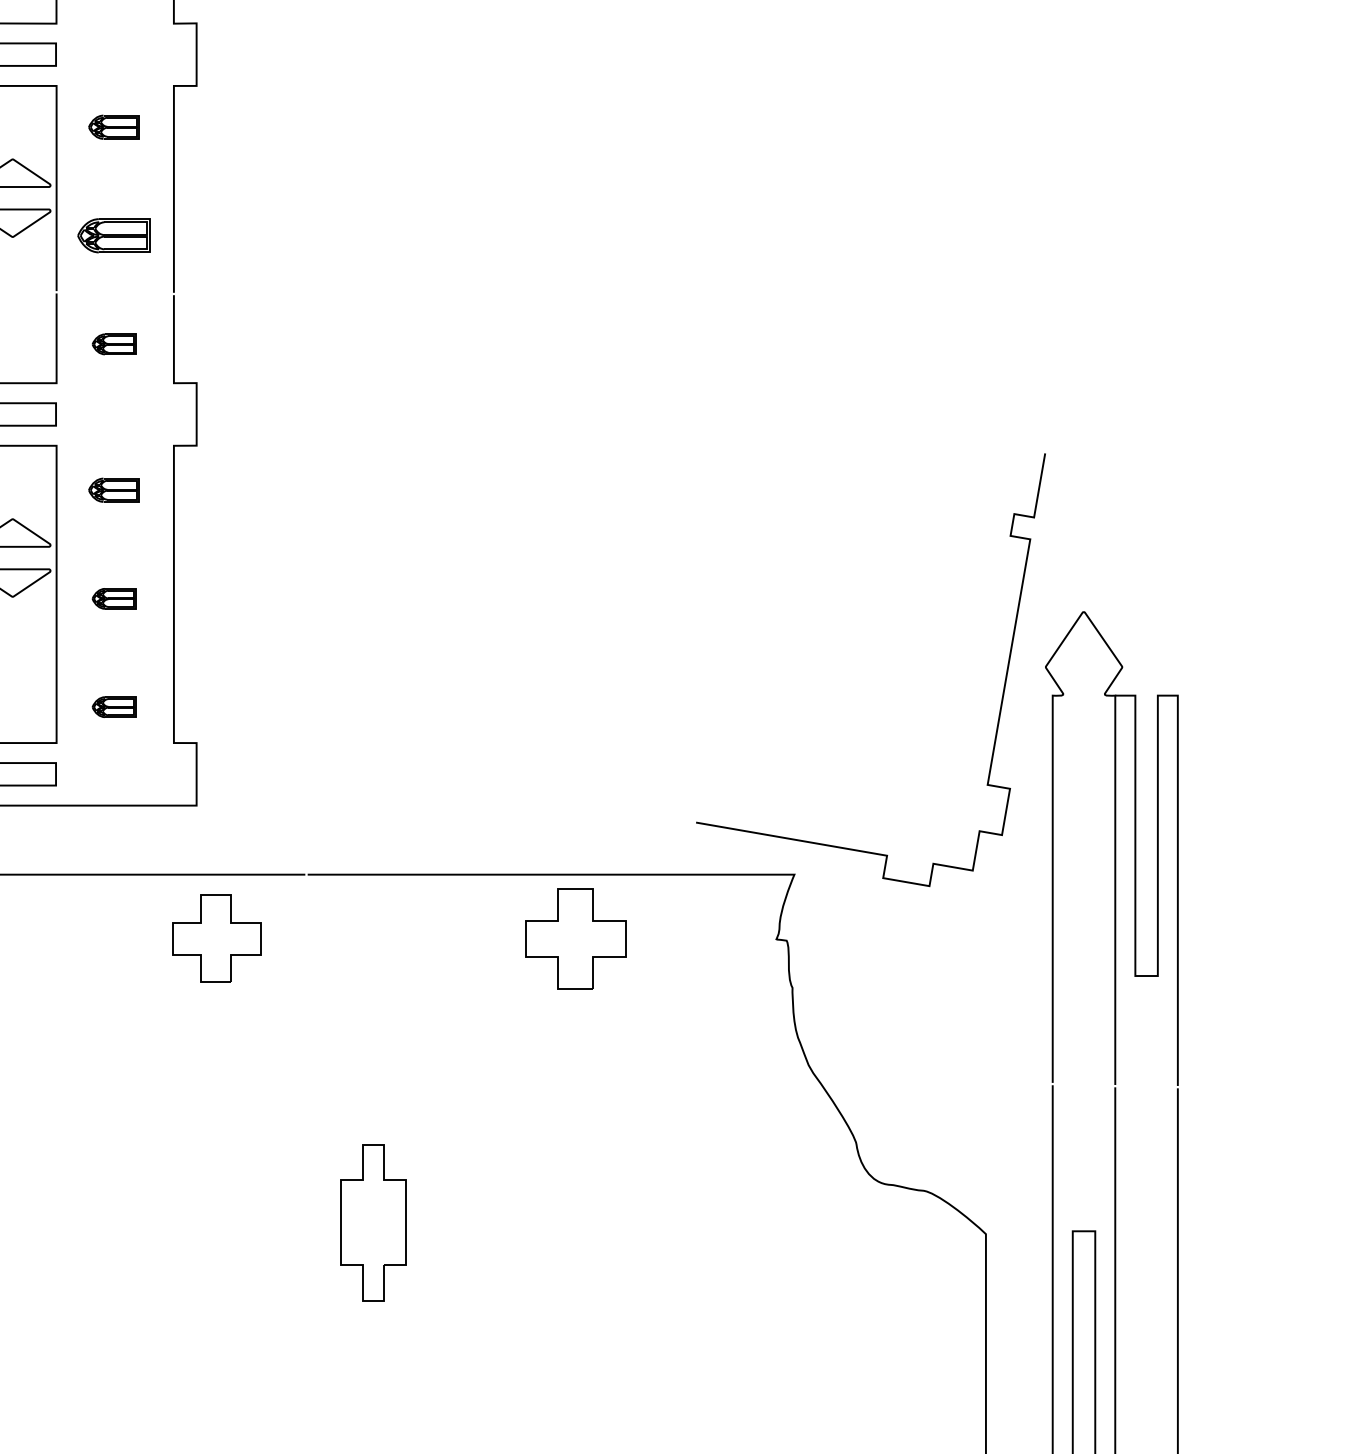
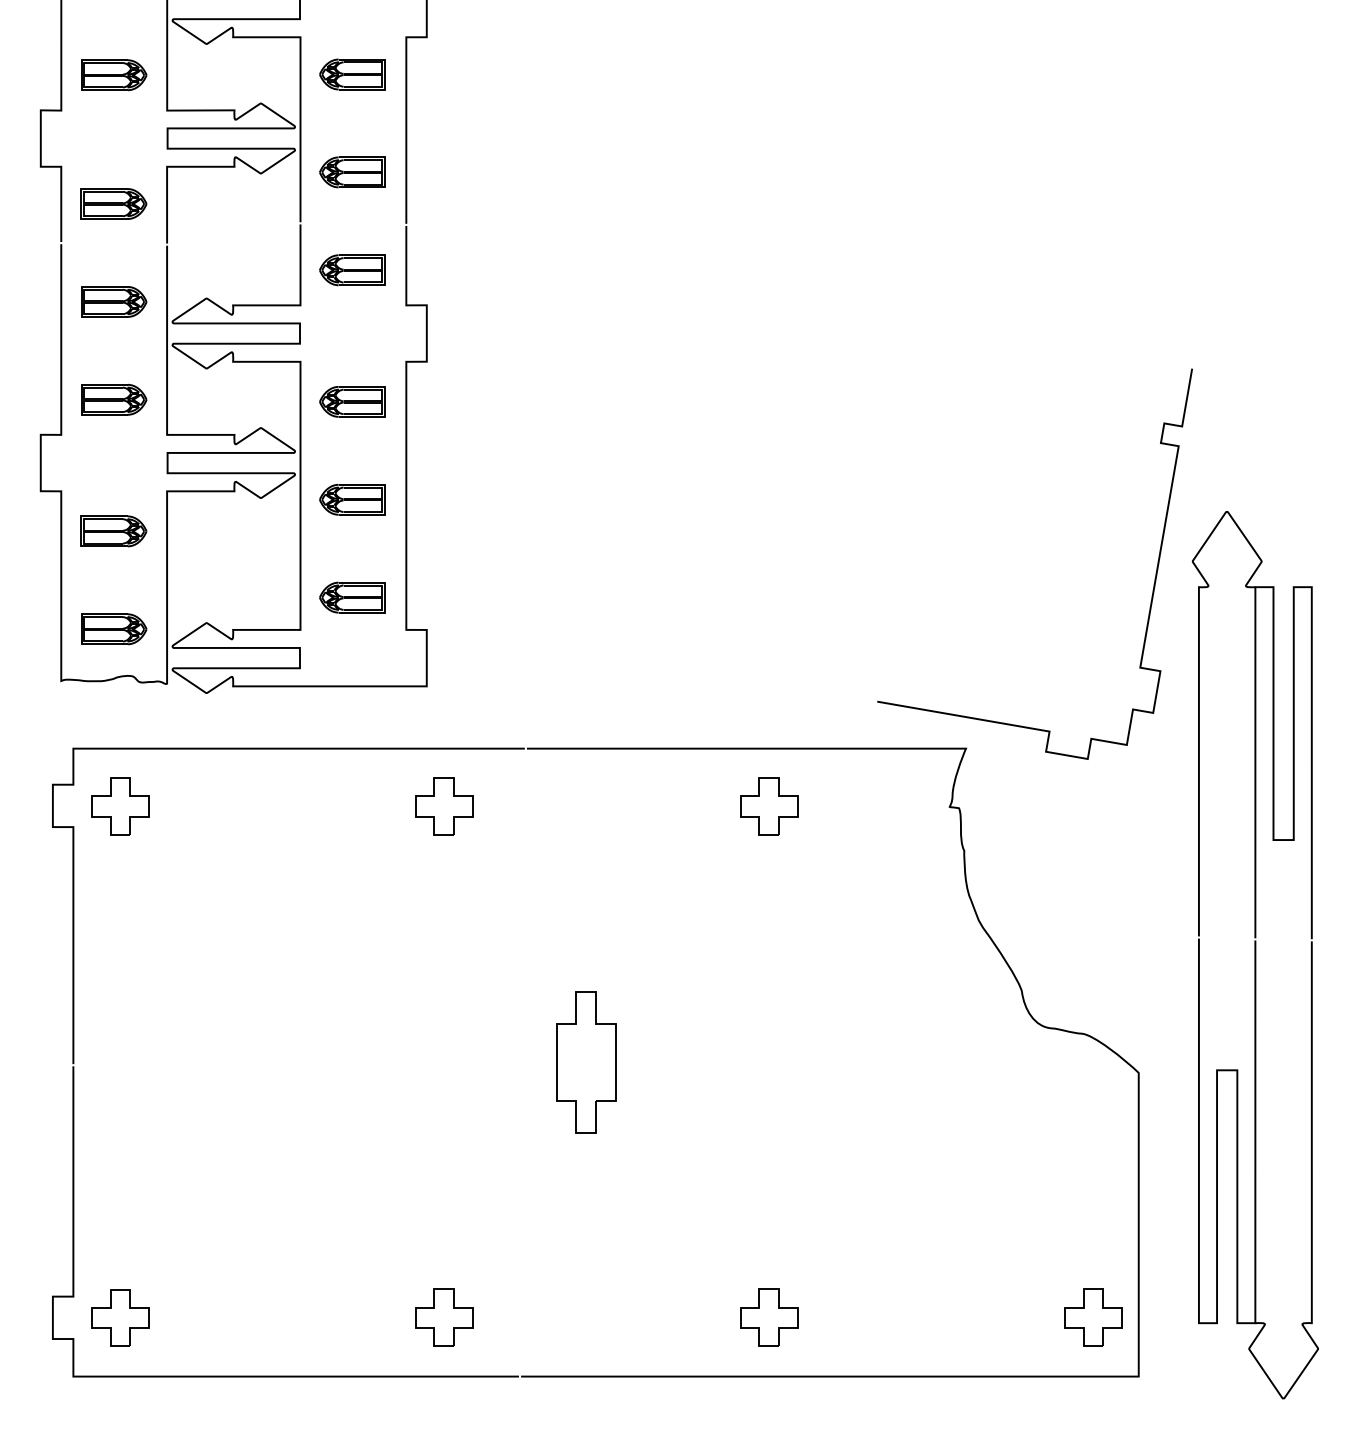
part: (114, 127) -> (352, 74), size x1.43
part: (114, 344) -> (352, 270), size x1.67
part: (114, 489) -> (352, 401), size x1.43
part: (114, 598) -> (352, 499), size x1.67
part: (114, 707) -> (352, 597), size x1.67
part: (216, 938) -> (444, 806), size x0.71
part: (576, 938) -> (769, 806), size x0.62

